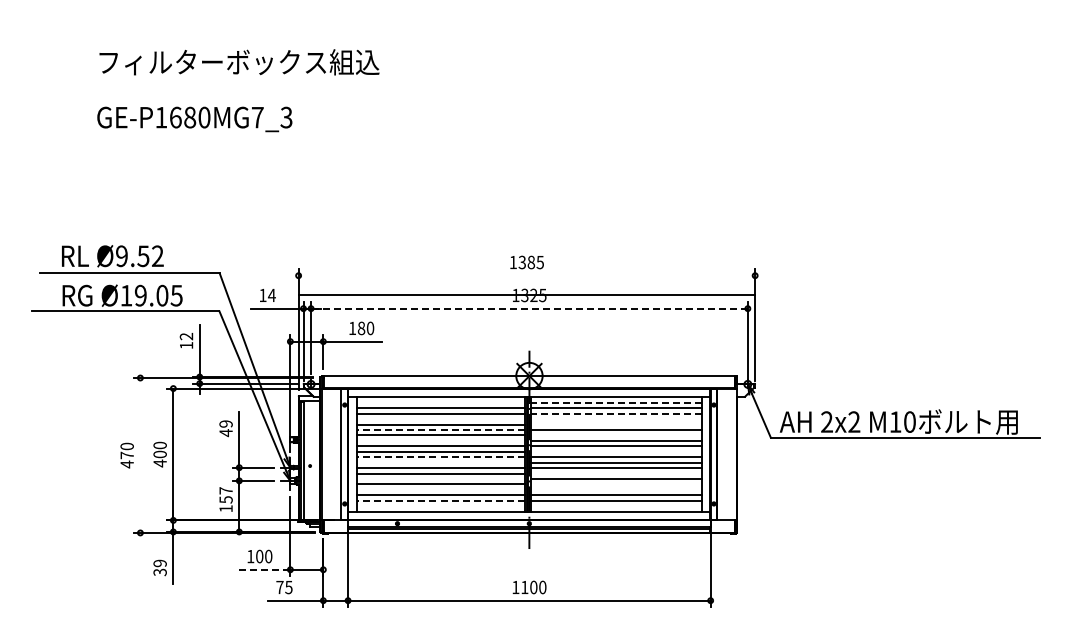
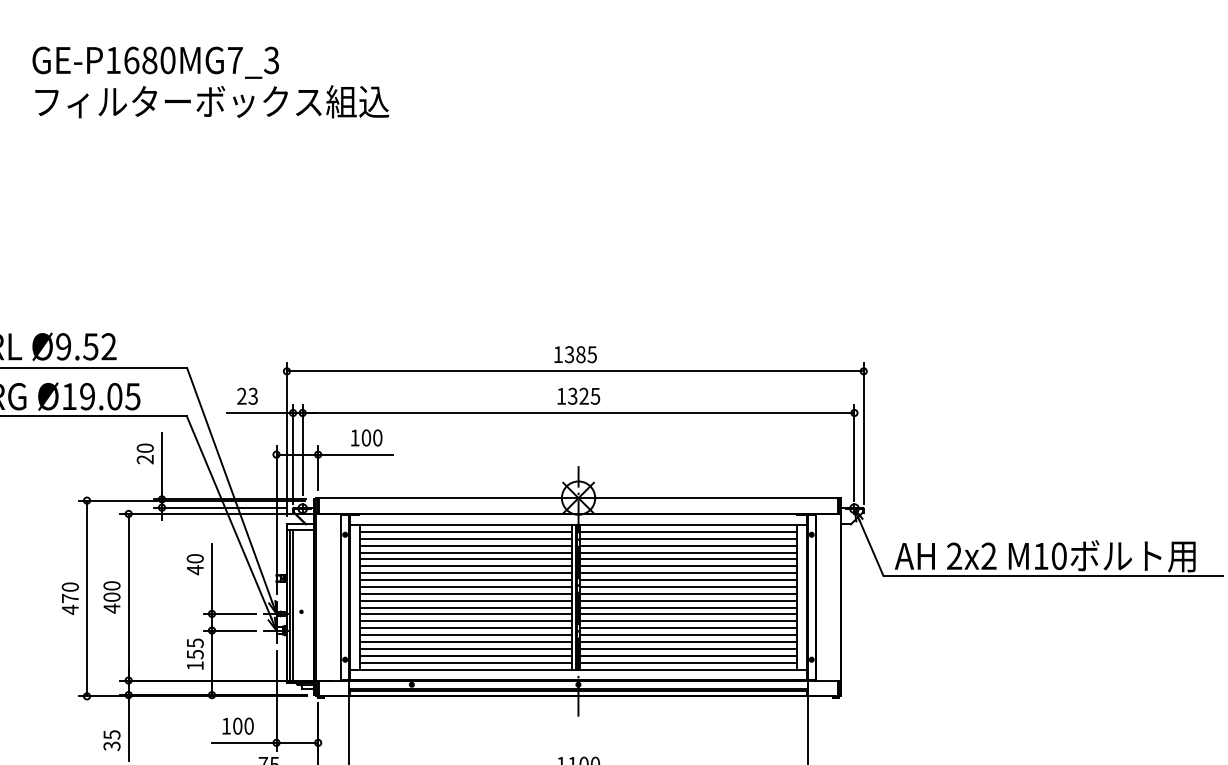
text: (194, 119) -> (155, 62), moved
line: (526, 294) -> (574, 371), moved
text: (267, 295) -> (247, 396), 14 -> 23
line: (528, 308) -> (577, 412), dashed -> solid
text: (361, 328) -> (366, 438), 180 -> 100
text: (186, 340) -> (145, 453), 12 -> 20
line: (440, 402) -> (466, 531), added
line: (616, 402) -> (688, 531), dashed -> solid
line: (616, 413) -> (688, 545), dashed -> solid
line: (440, 419) -> (466, 553), added
line: (616, 419) -> (688, 553), added
text: (225, 423) -> (194, 558), 49 -> 40
line: (616, 424) -> (688, 559), added
line: (440, 430) -> (466, 566), dashed -> solid
line: (616, 435) -> (688, 573), added
line: (440, 440) -> (466, 579), added
line: (616, 451) -> (688, 593), added
line: (140, 455) -> (87, 598), added
line: (440, 457) -> (466, 601), dashed -> solid
line: (440, 462) -> (466, 607), added
line: (616, 473) -> (688, 621), added
line: (440, 478) -> (466, 627), added
line: (616, 484) -> (688, 635), added
line: (440, 489) -> (466, 641), added
line: (616, 489) -> (688, 641), added
text: (225, 490) -> (194, 642), 157 -> 155
line: (440, 500) -> (466, 655), dashed -> solid
line: (440, 506) -> (466, 662), added
line: (616, 506) -> (688, 662), added
text: (159, 563) -> (111, 734), 39 -> 35
line: (264, 569) -> (243, 742), dashed -> solid

